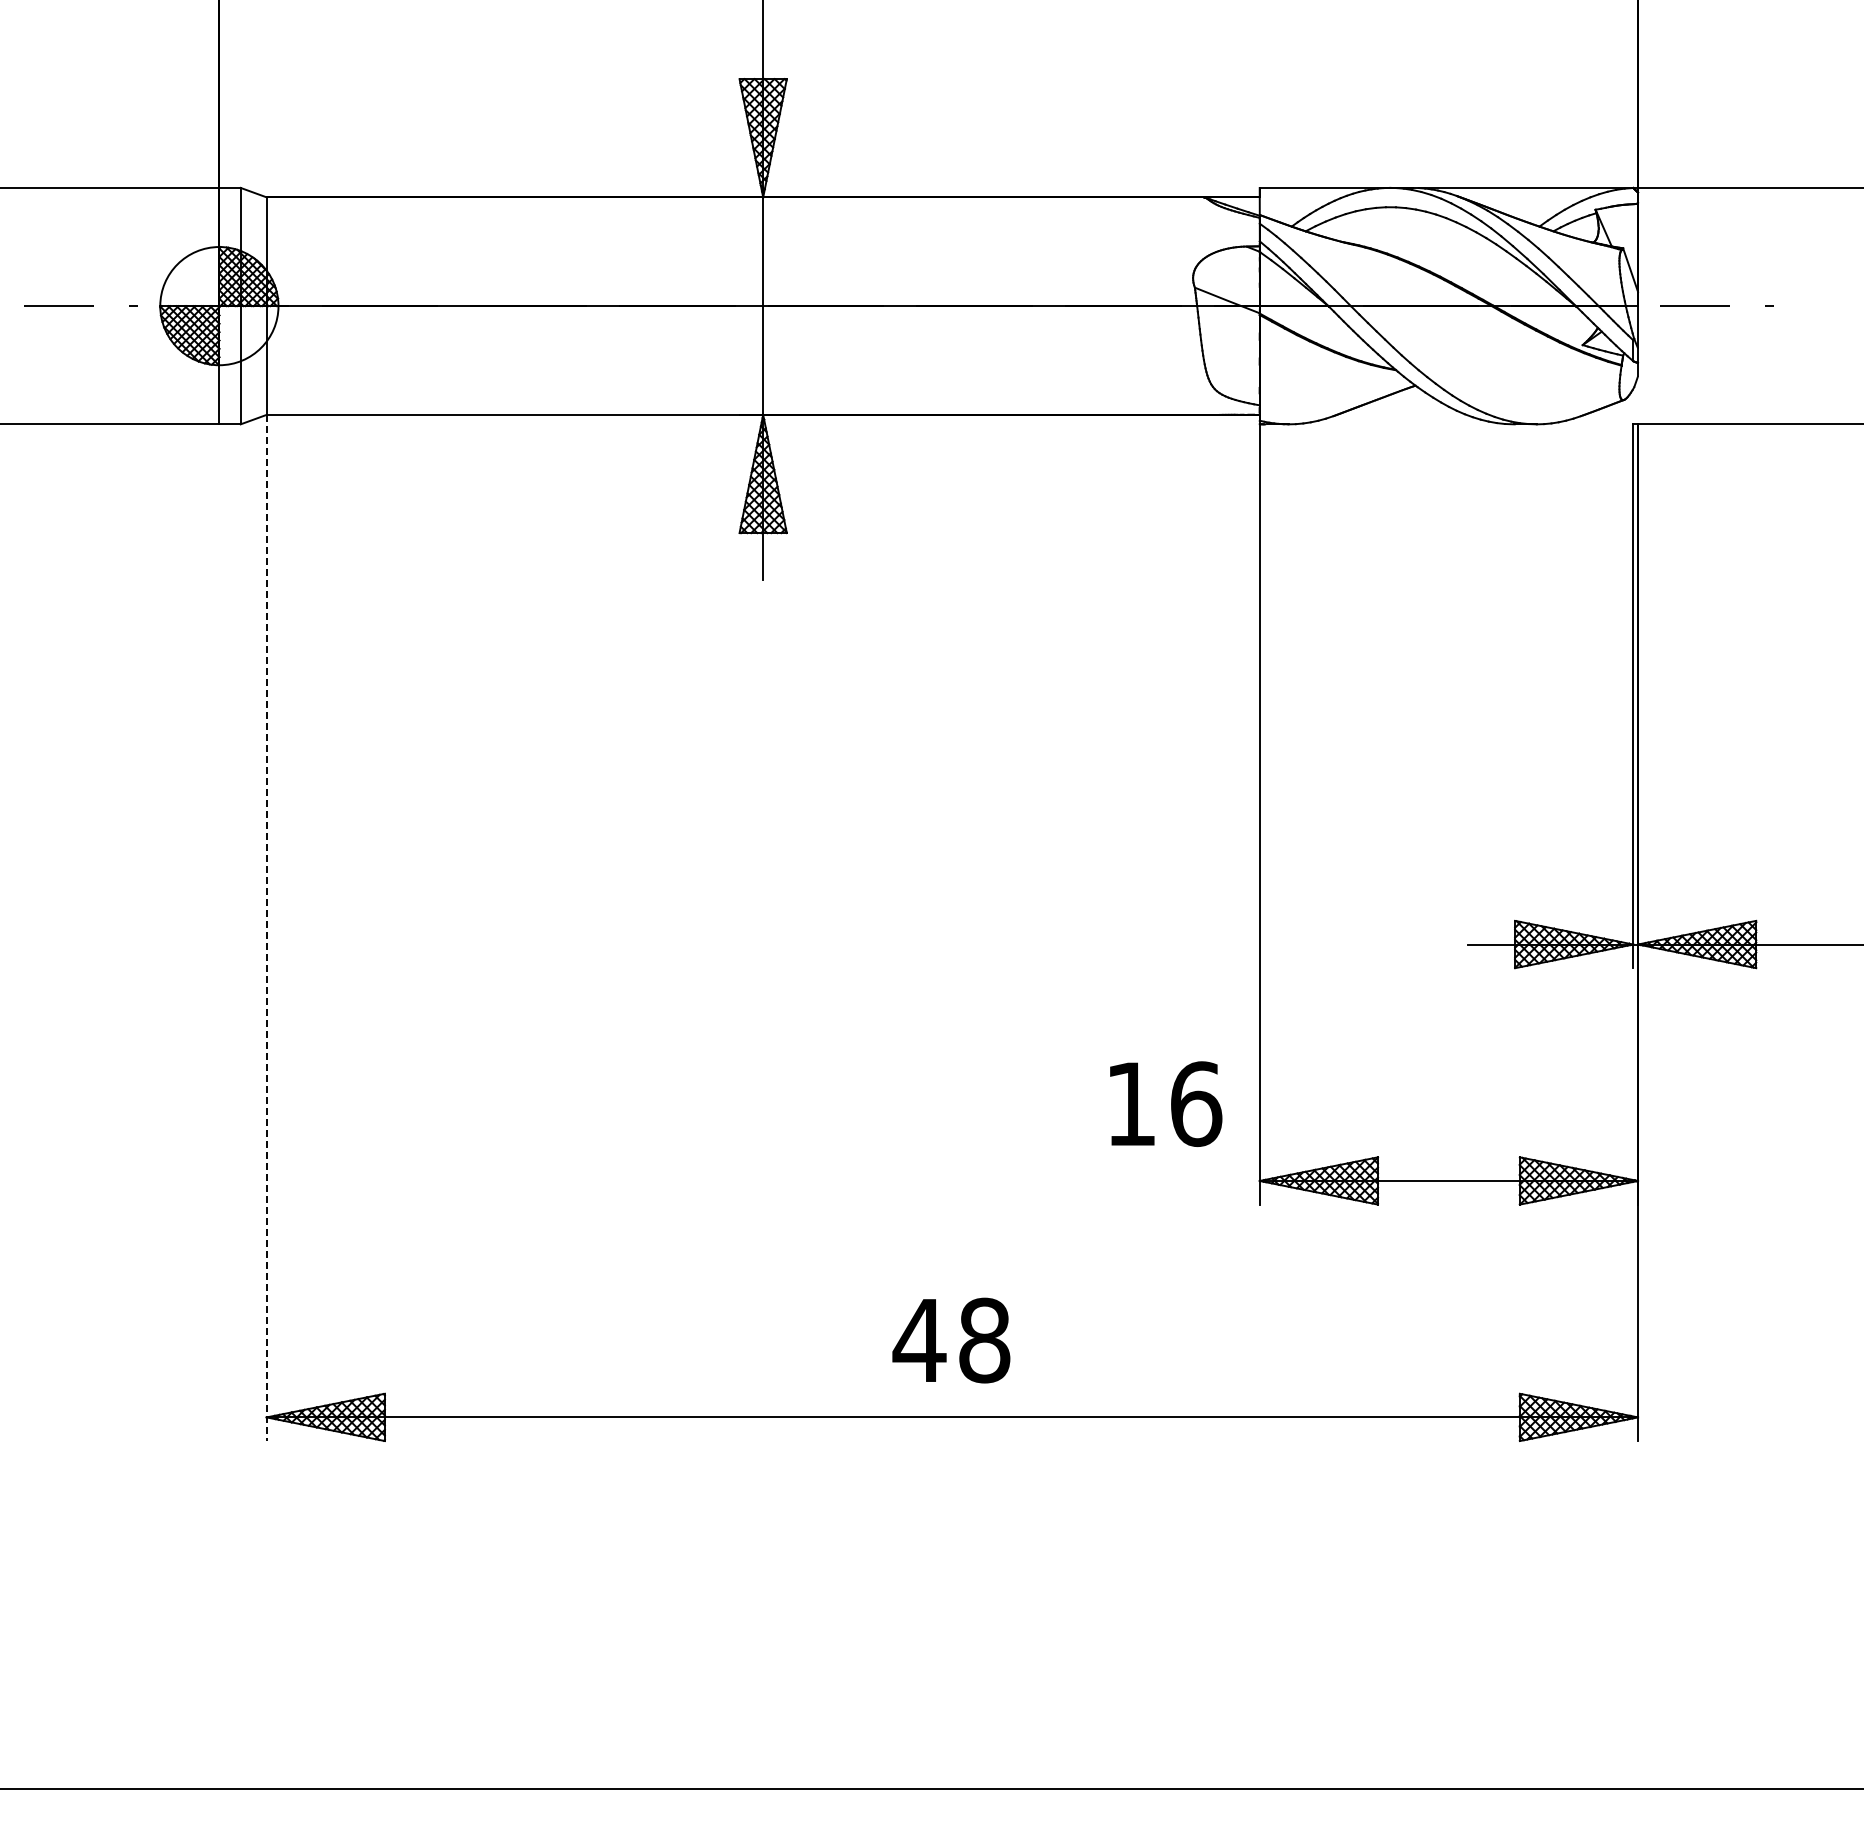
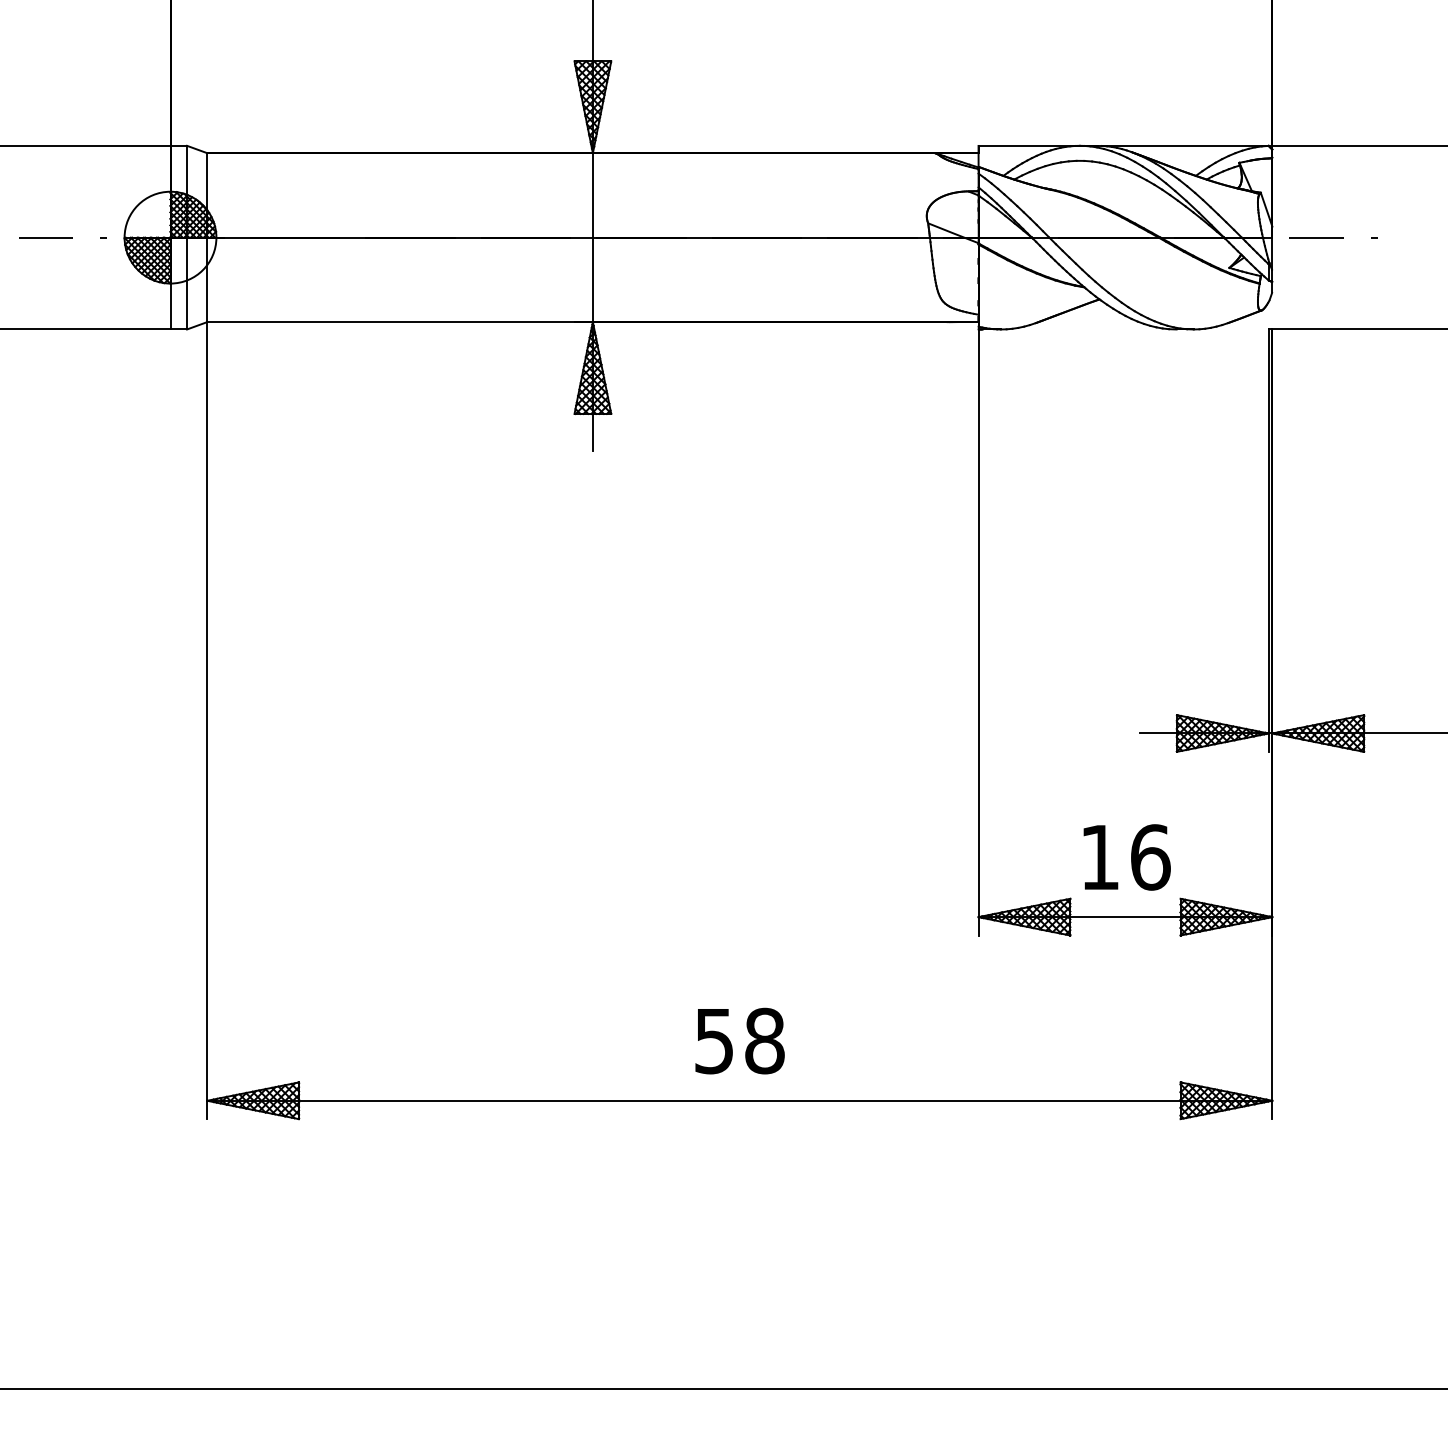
line: (266, 928) -> (207, 721), dashed -> solid
text: (1166, 1103) -> (1127, 856), moved
text: (919, 1341) -> (714, 1041), 48 -> 58

